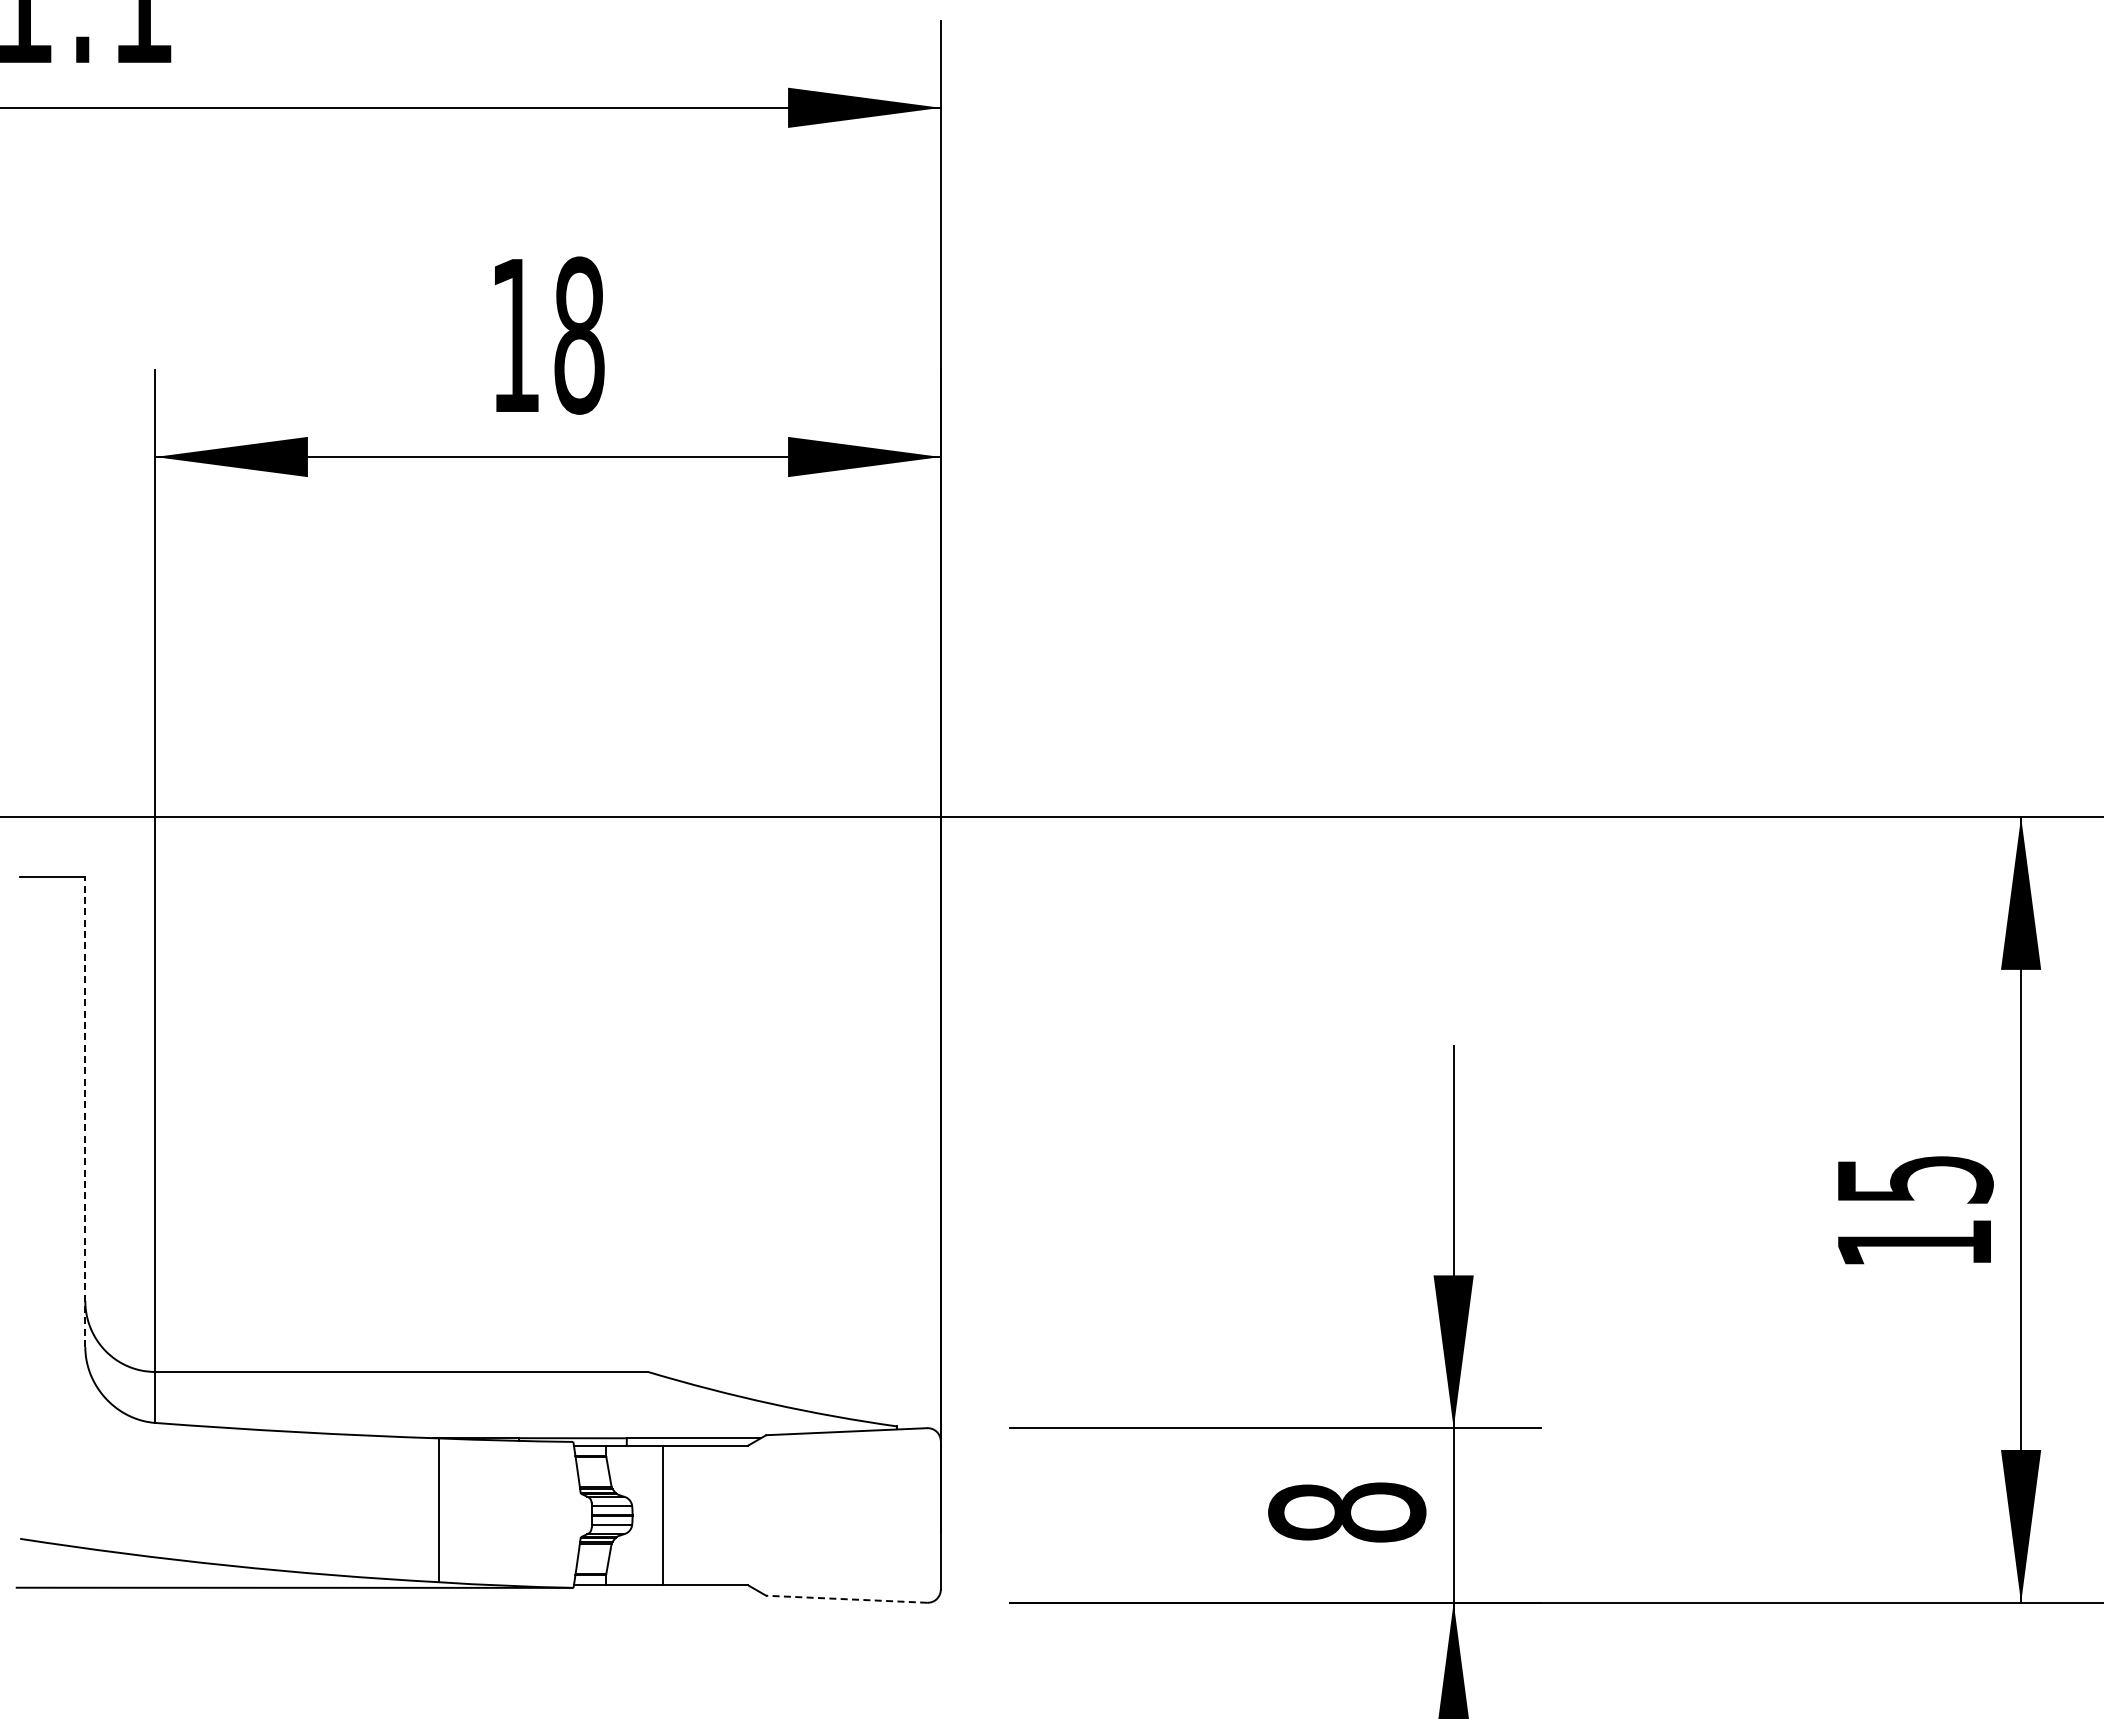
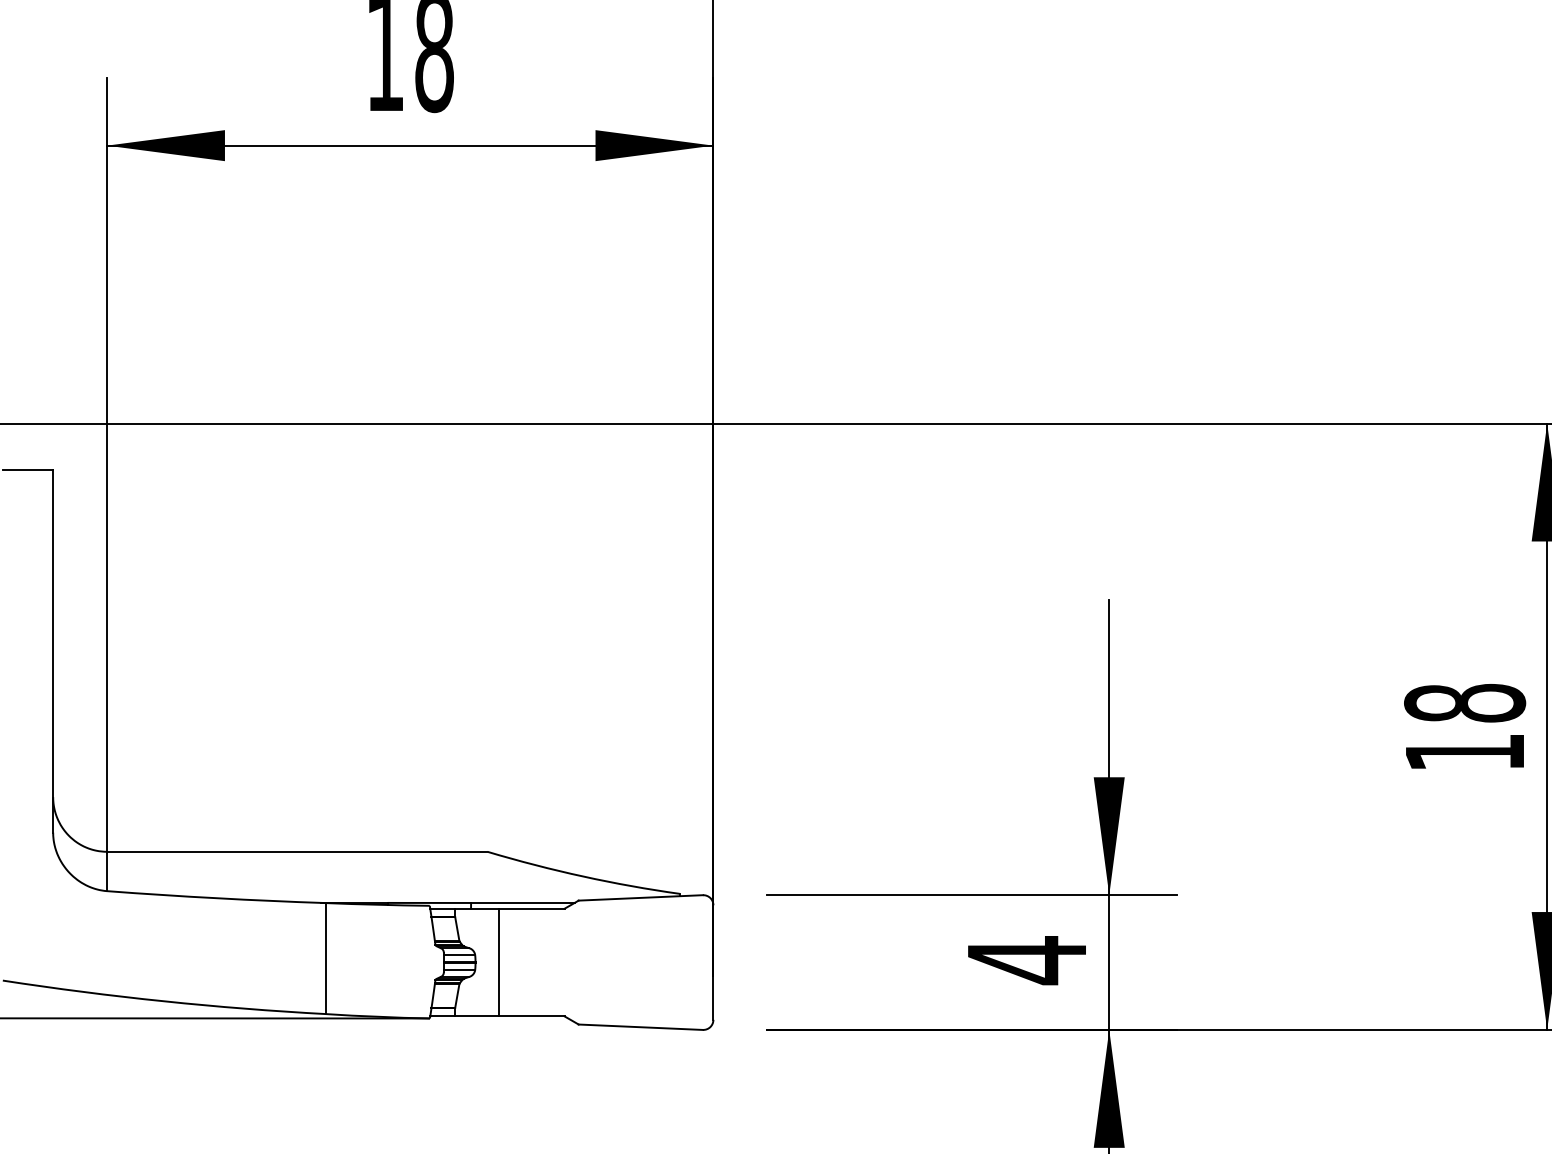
line: (85, 1112) -> (53, 651), dashed -> solid
text: (1914, 1179) -> (1464, 703), 15 -> 18
text: (1347, 1512) -> (1027, 960), 8 -> 4
line: (846, 1599) -> (640, 1027), dashed -> solid

